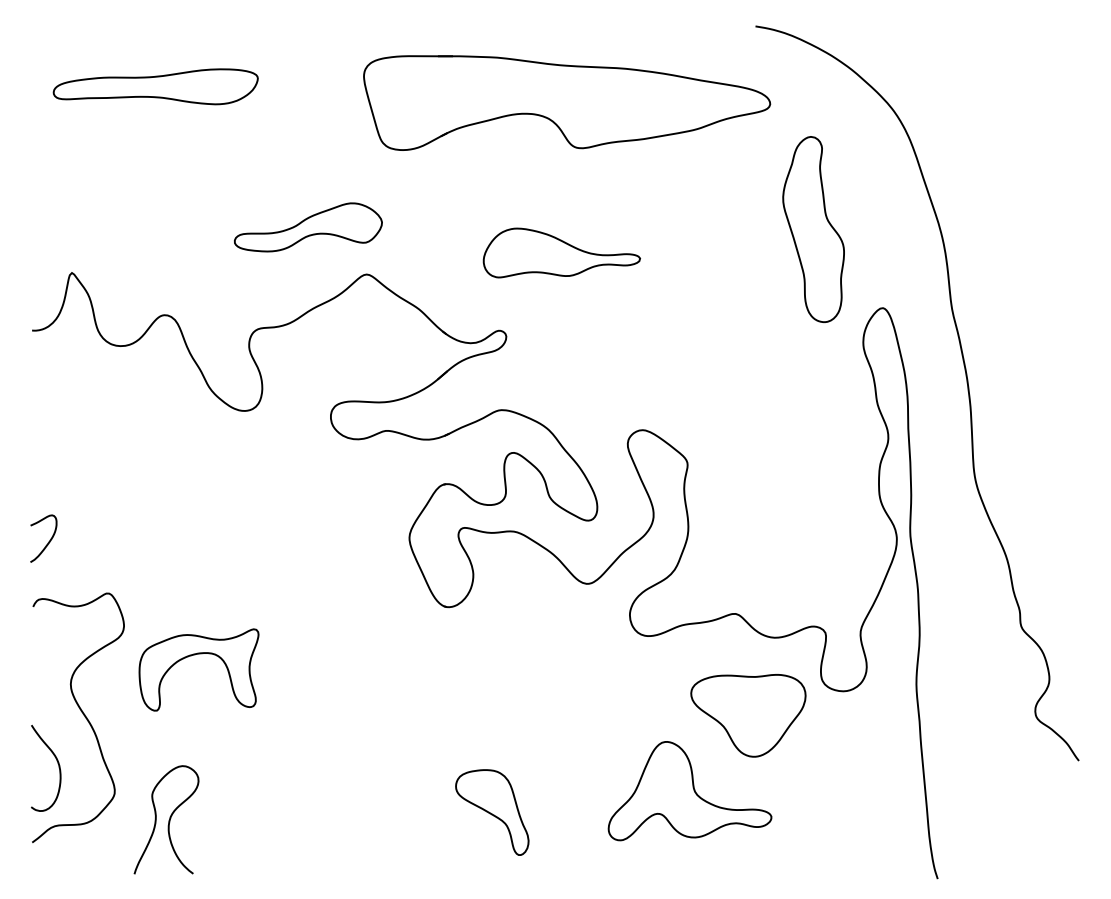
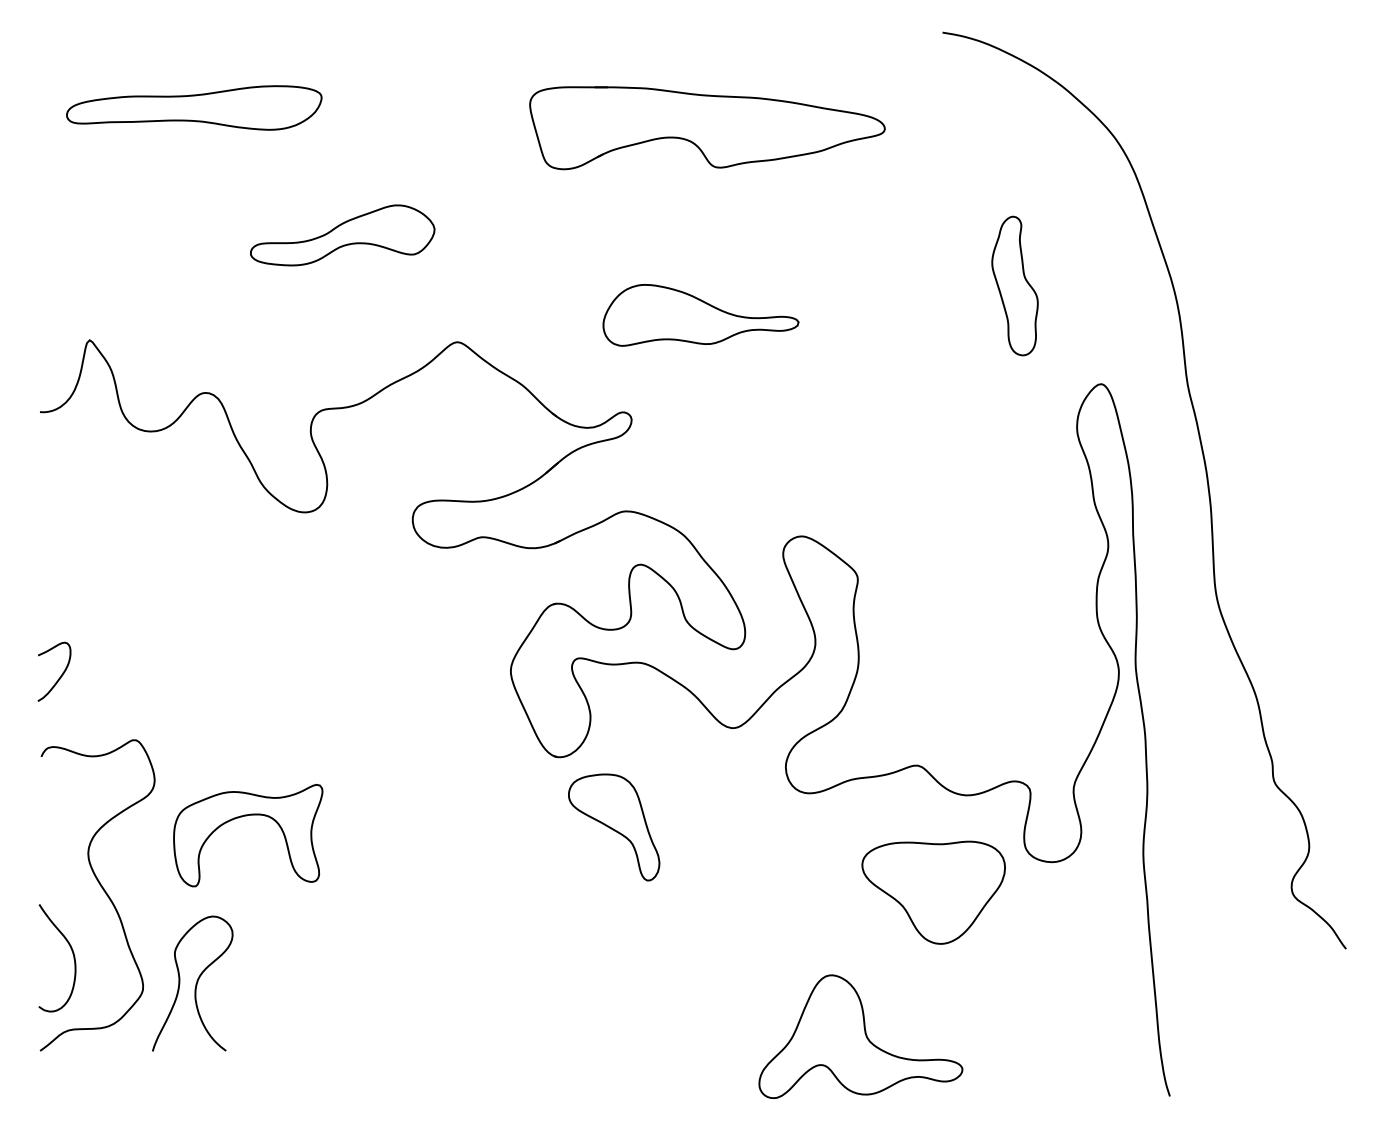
part: (567, 102) -> (707, 127), size x0.7
part: (308, 227) -> (342, 235), moved
part: (813, 229) -> (1014, 285), size x0.6
part: (689, 790) -> (860, 1036), moved
part: (492, 812) -> (614, 827), moved
curve: (168, 819) -> (195, 983), moved

